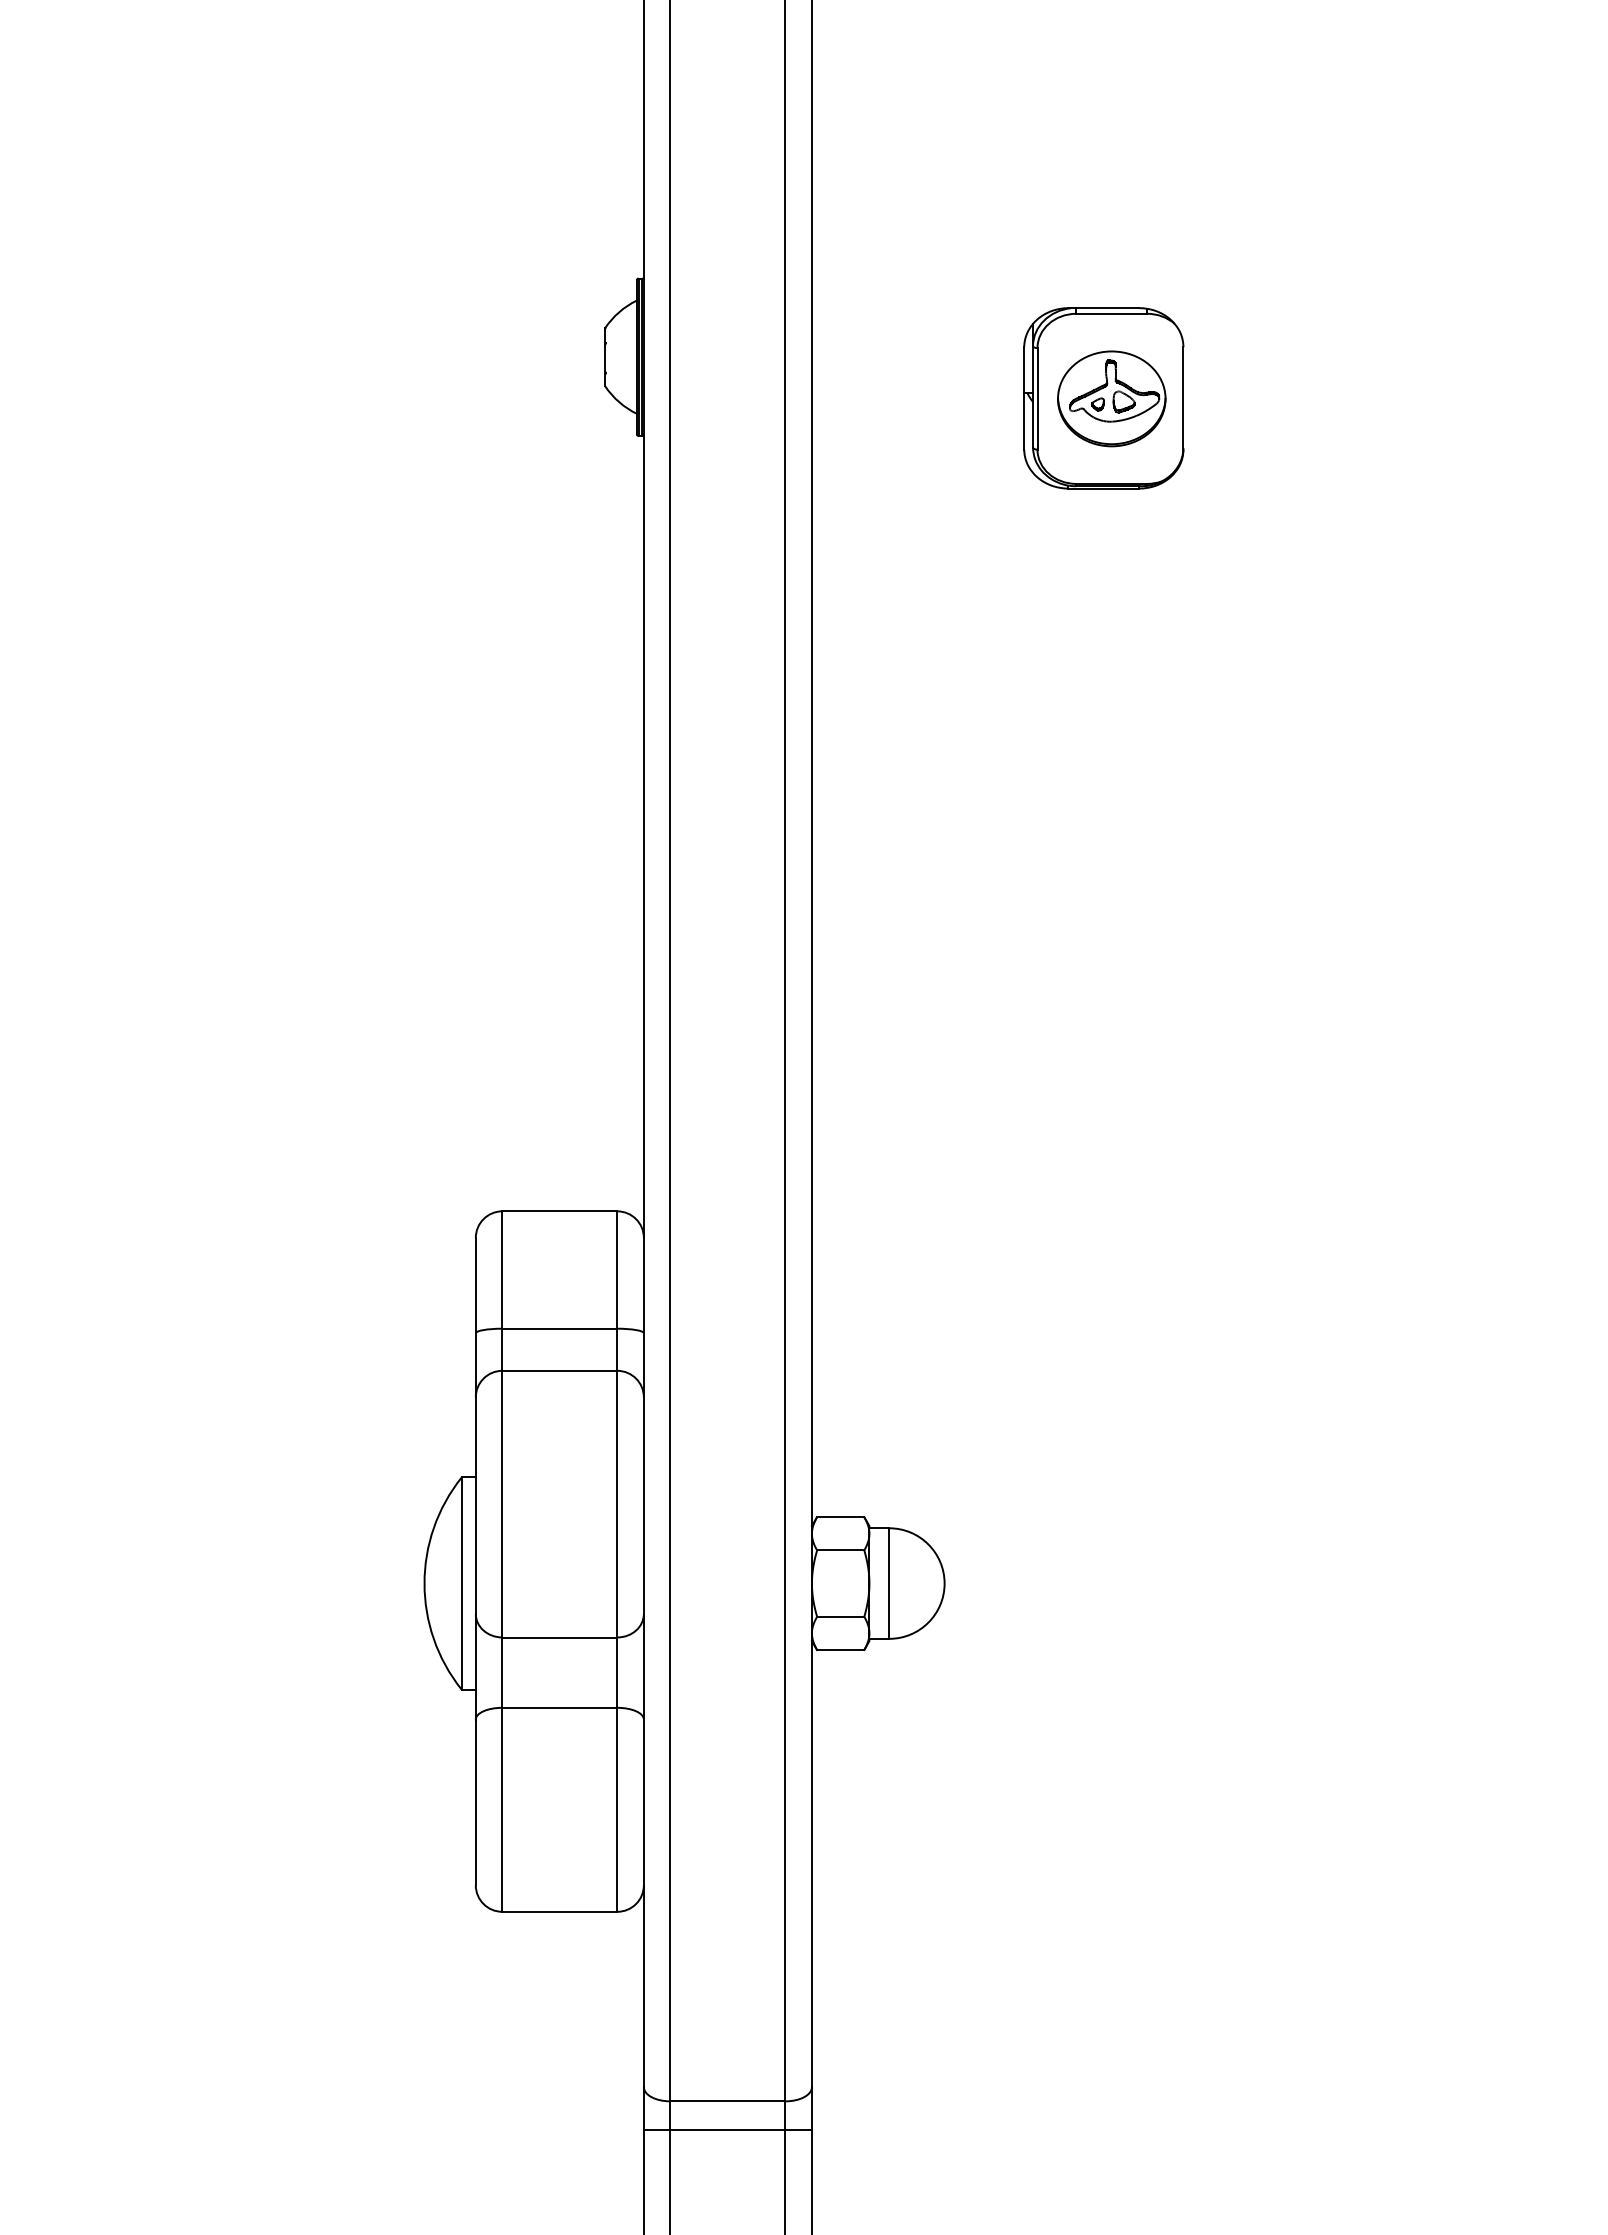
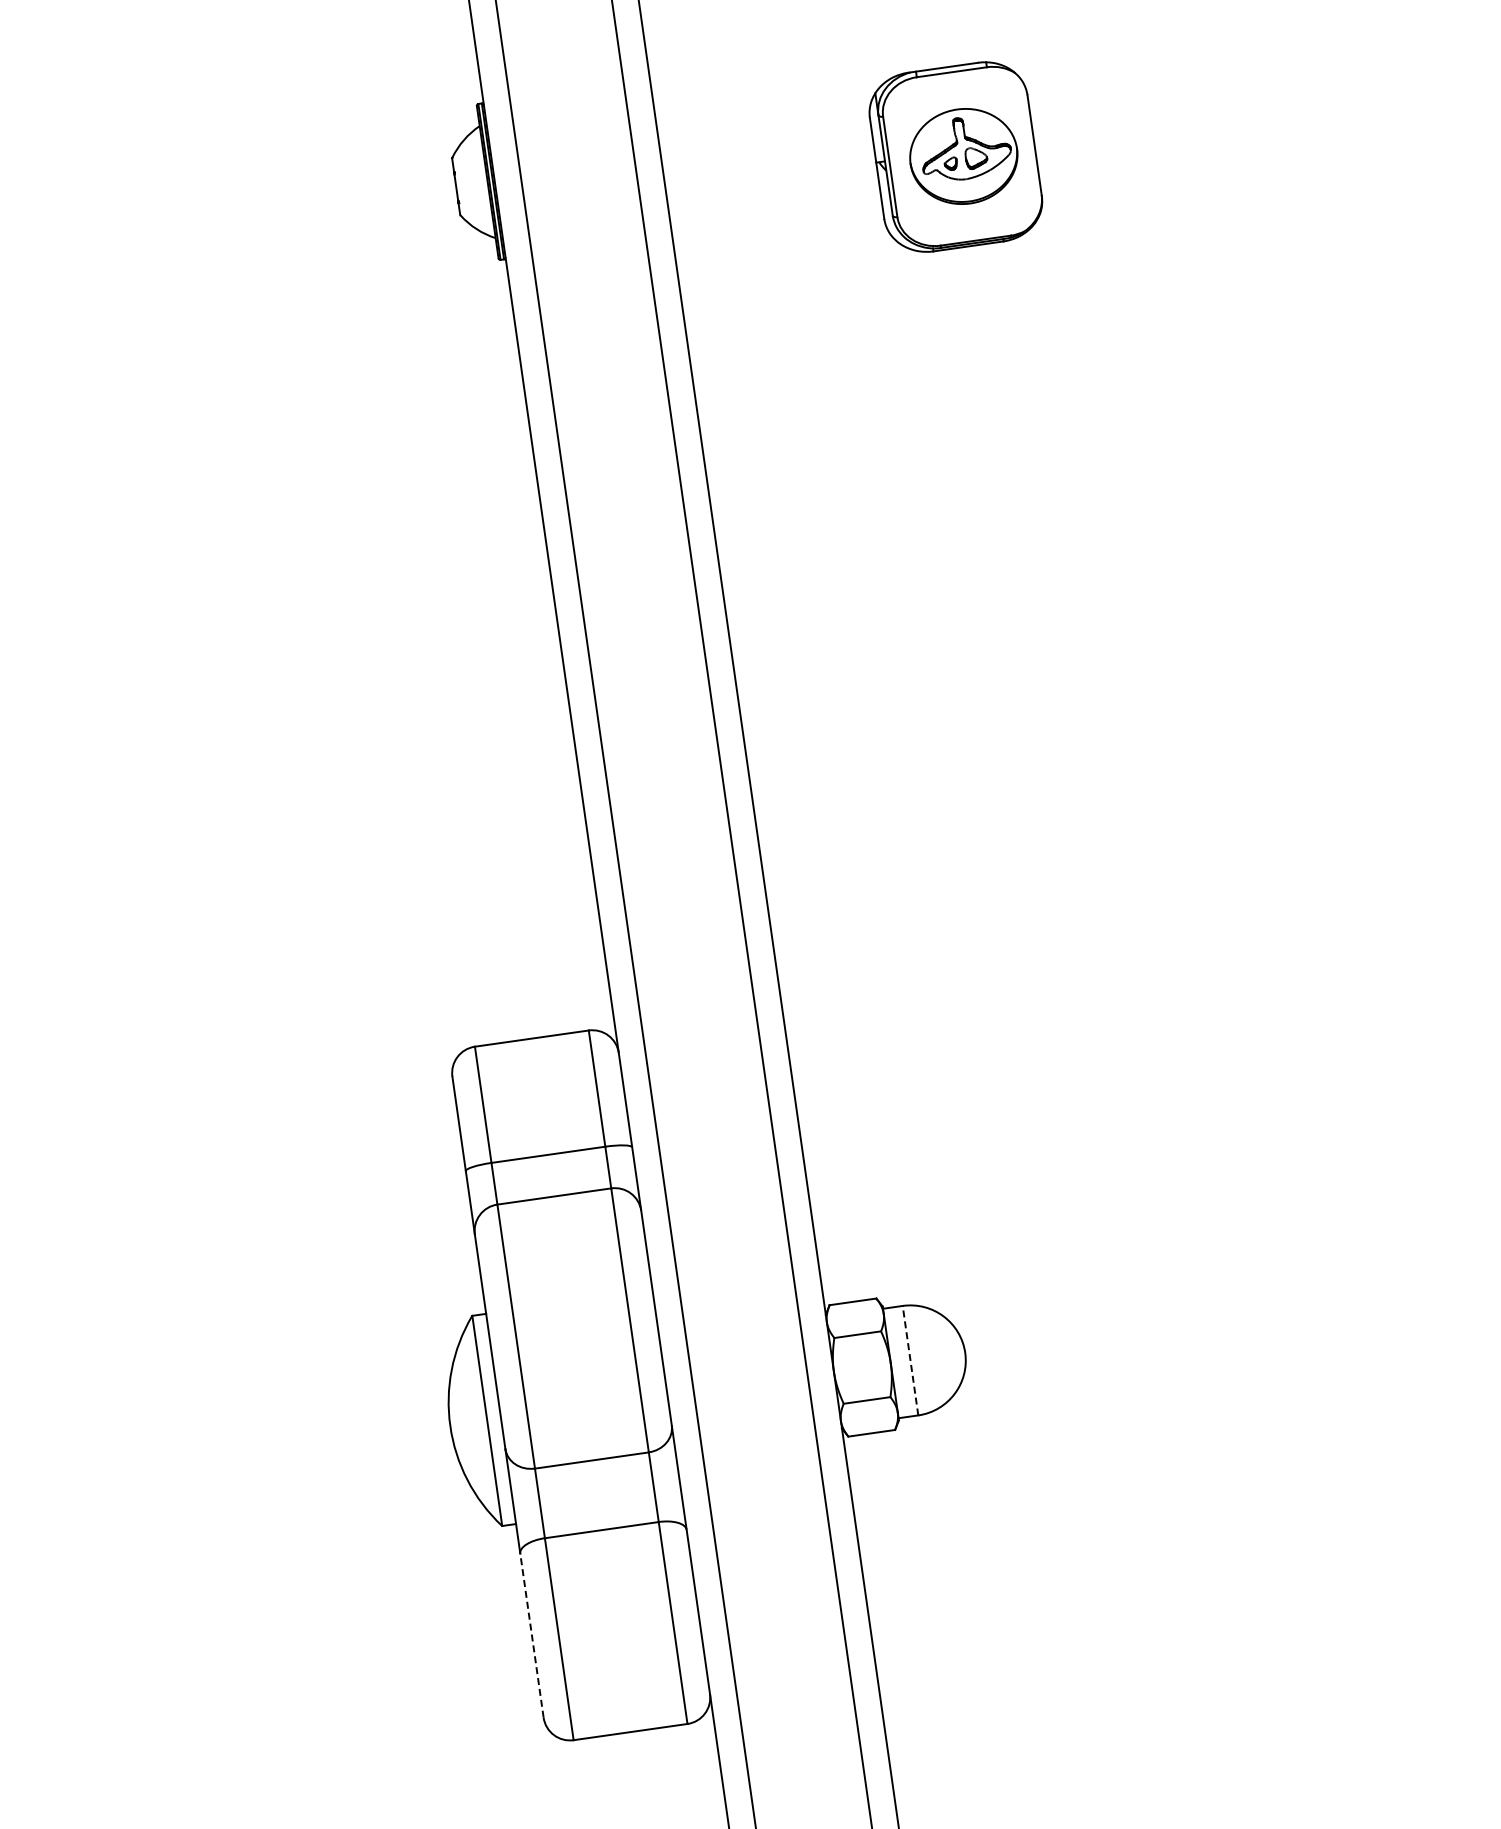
line: (889, 1583) -> (910, 1360), solid -> dashed
line: (475, 1802) -> (531, 1635), solid -> dashed

